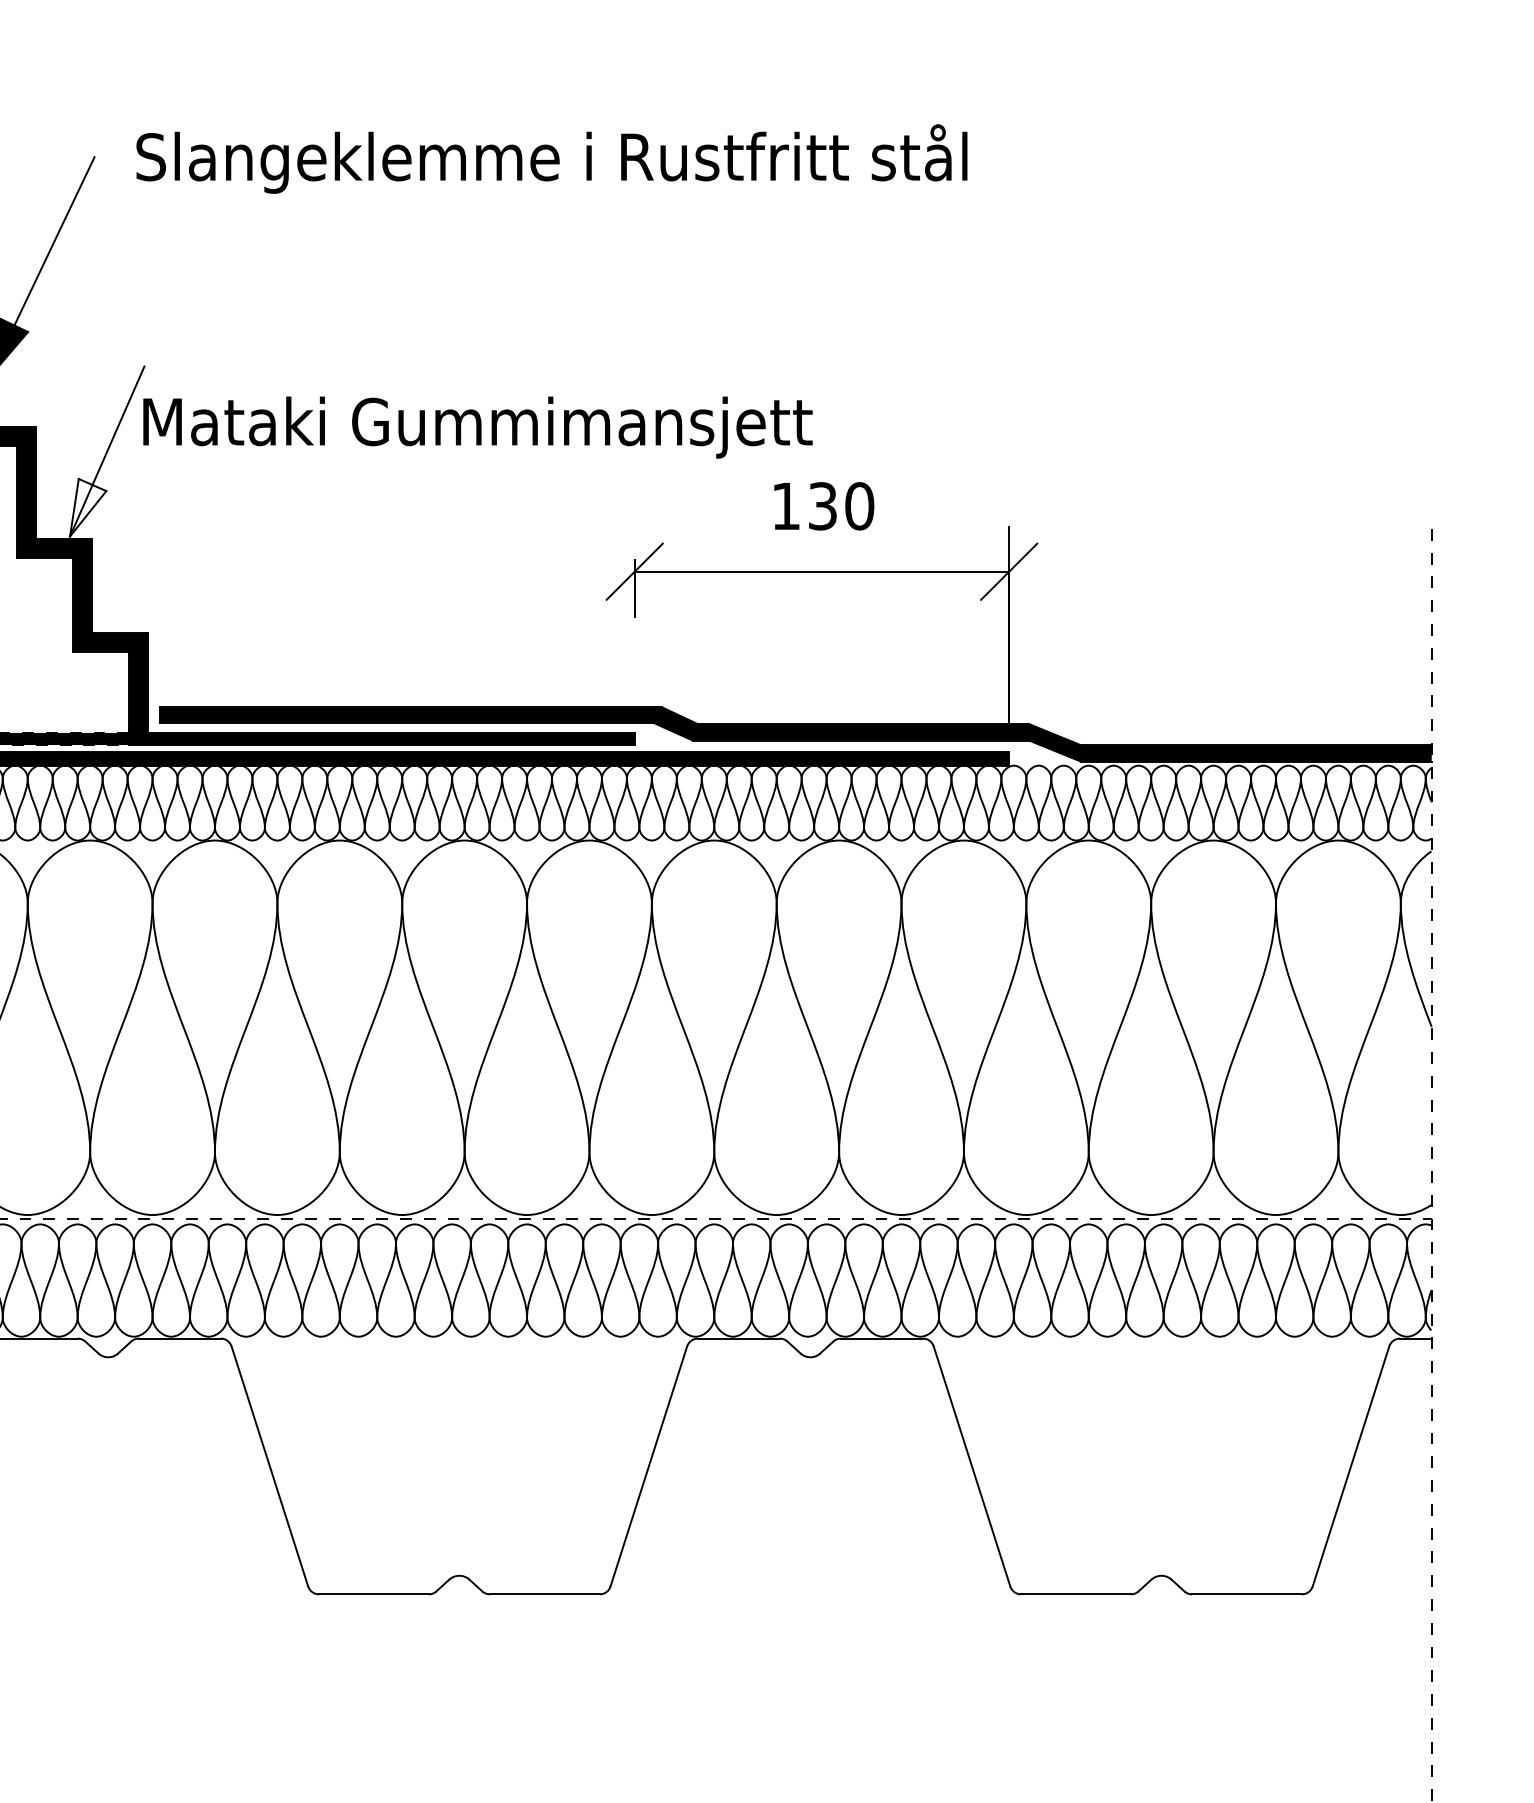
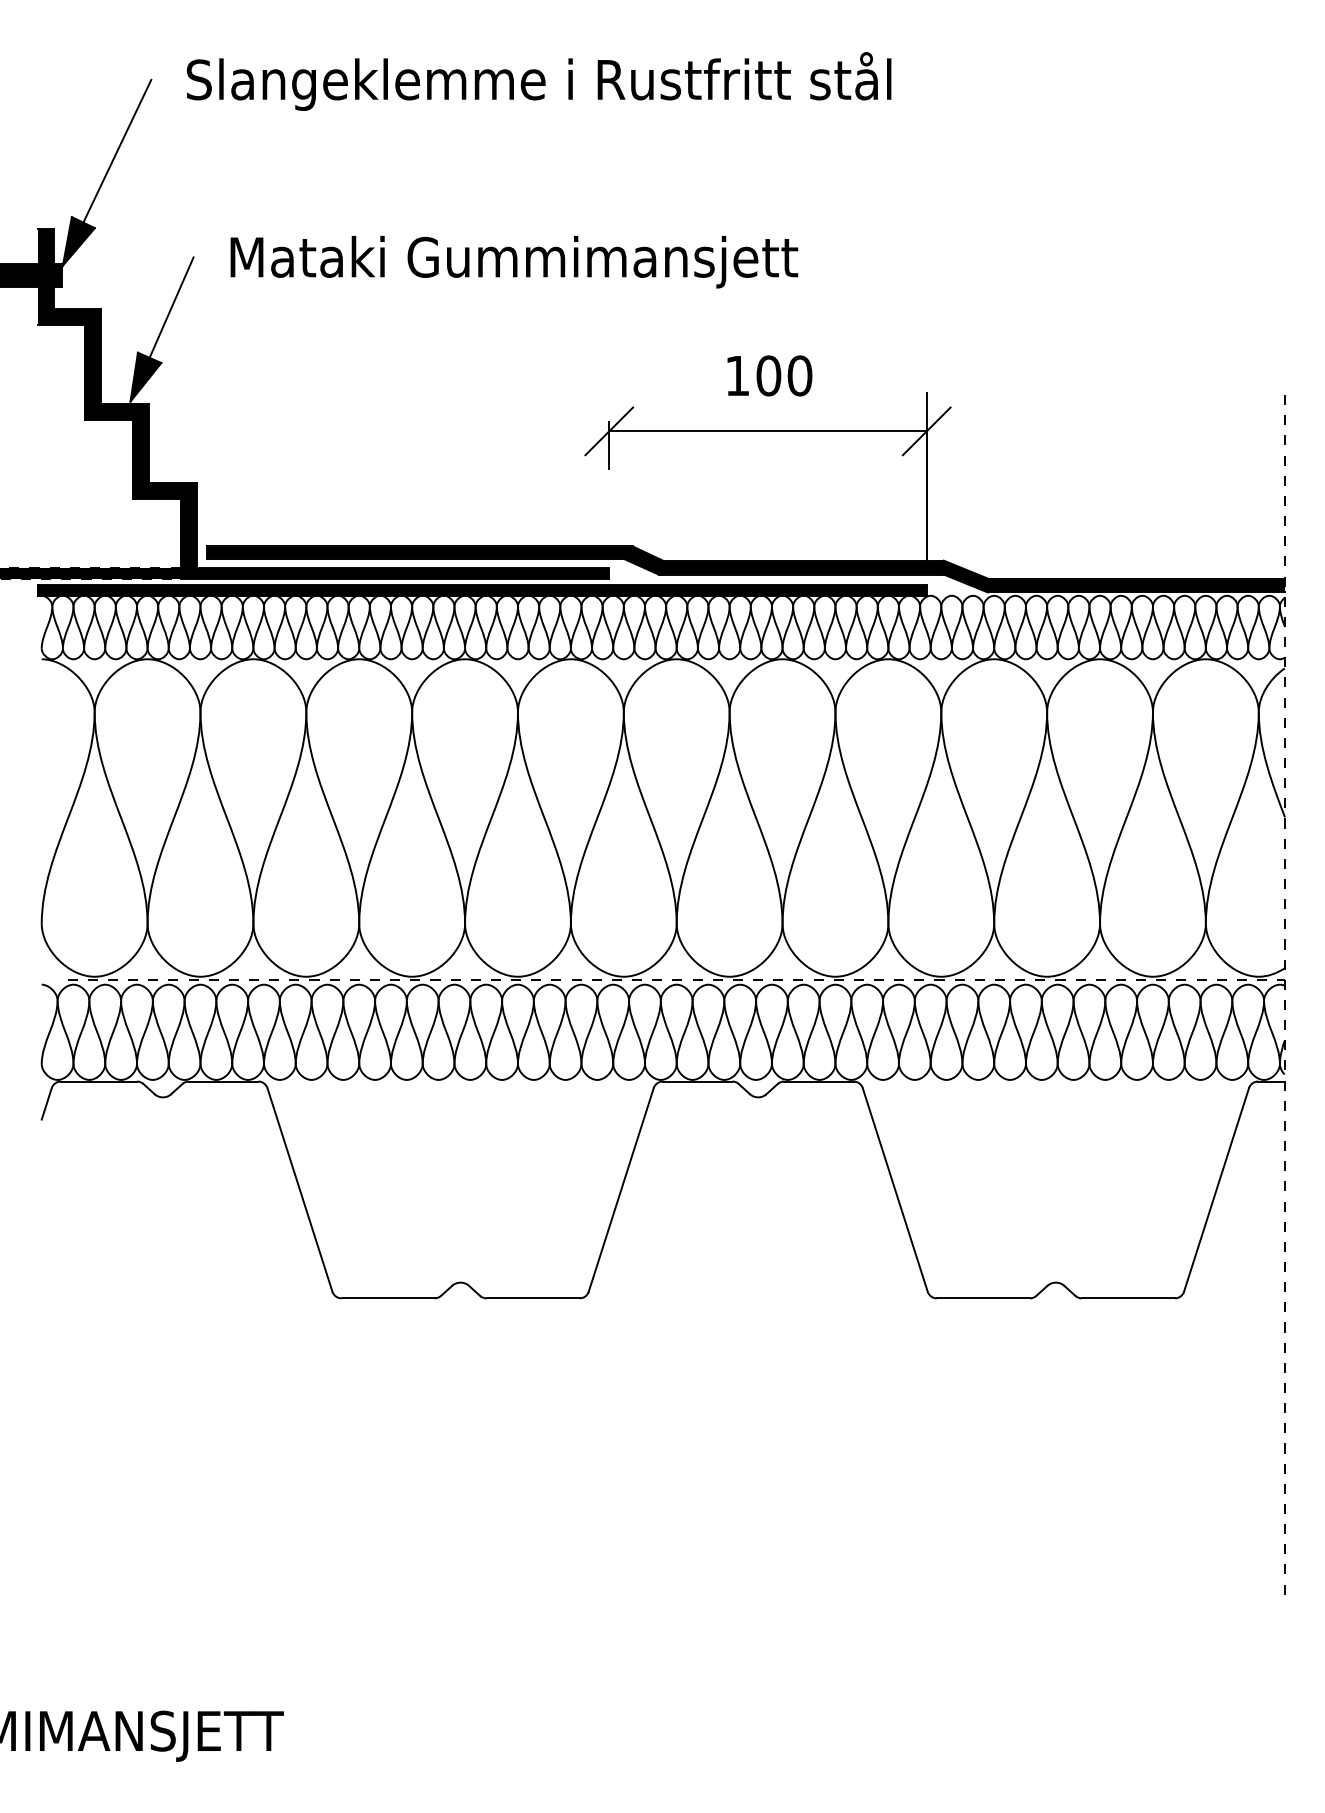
text: (478, 427) -> (514, 262), moved
text: (822, 505) -> (768, 375), 130 -> 100
fill: (87, 507) -> (145, 376), added

